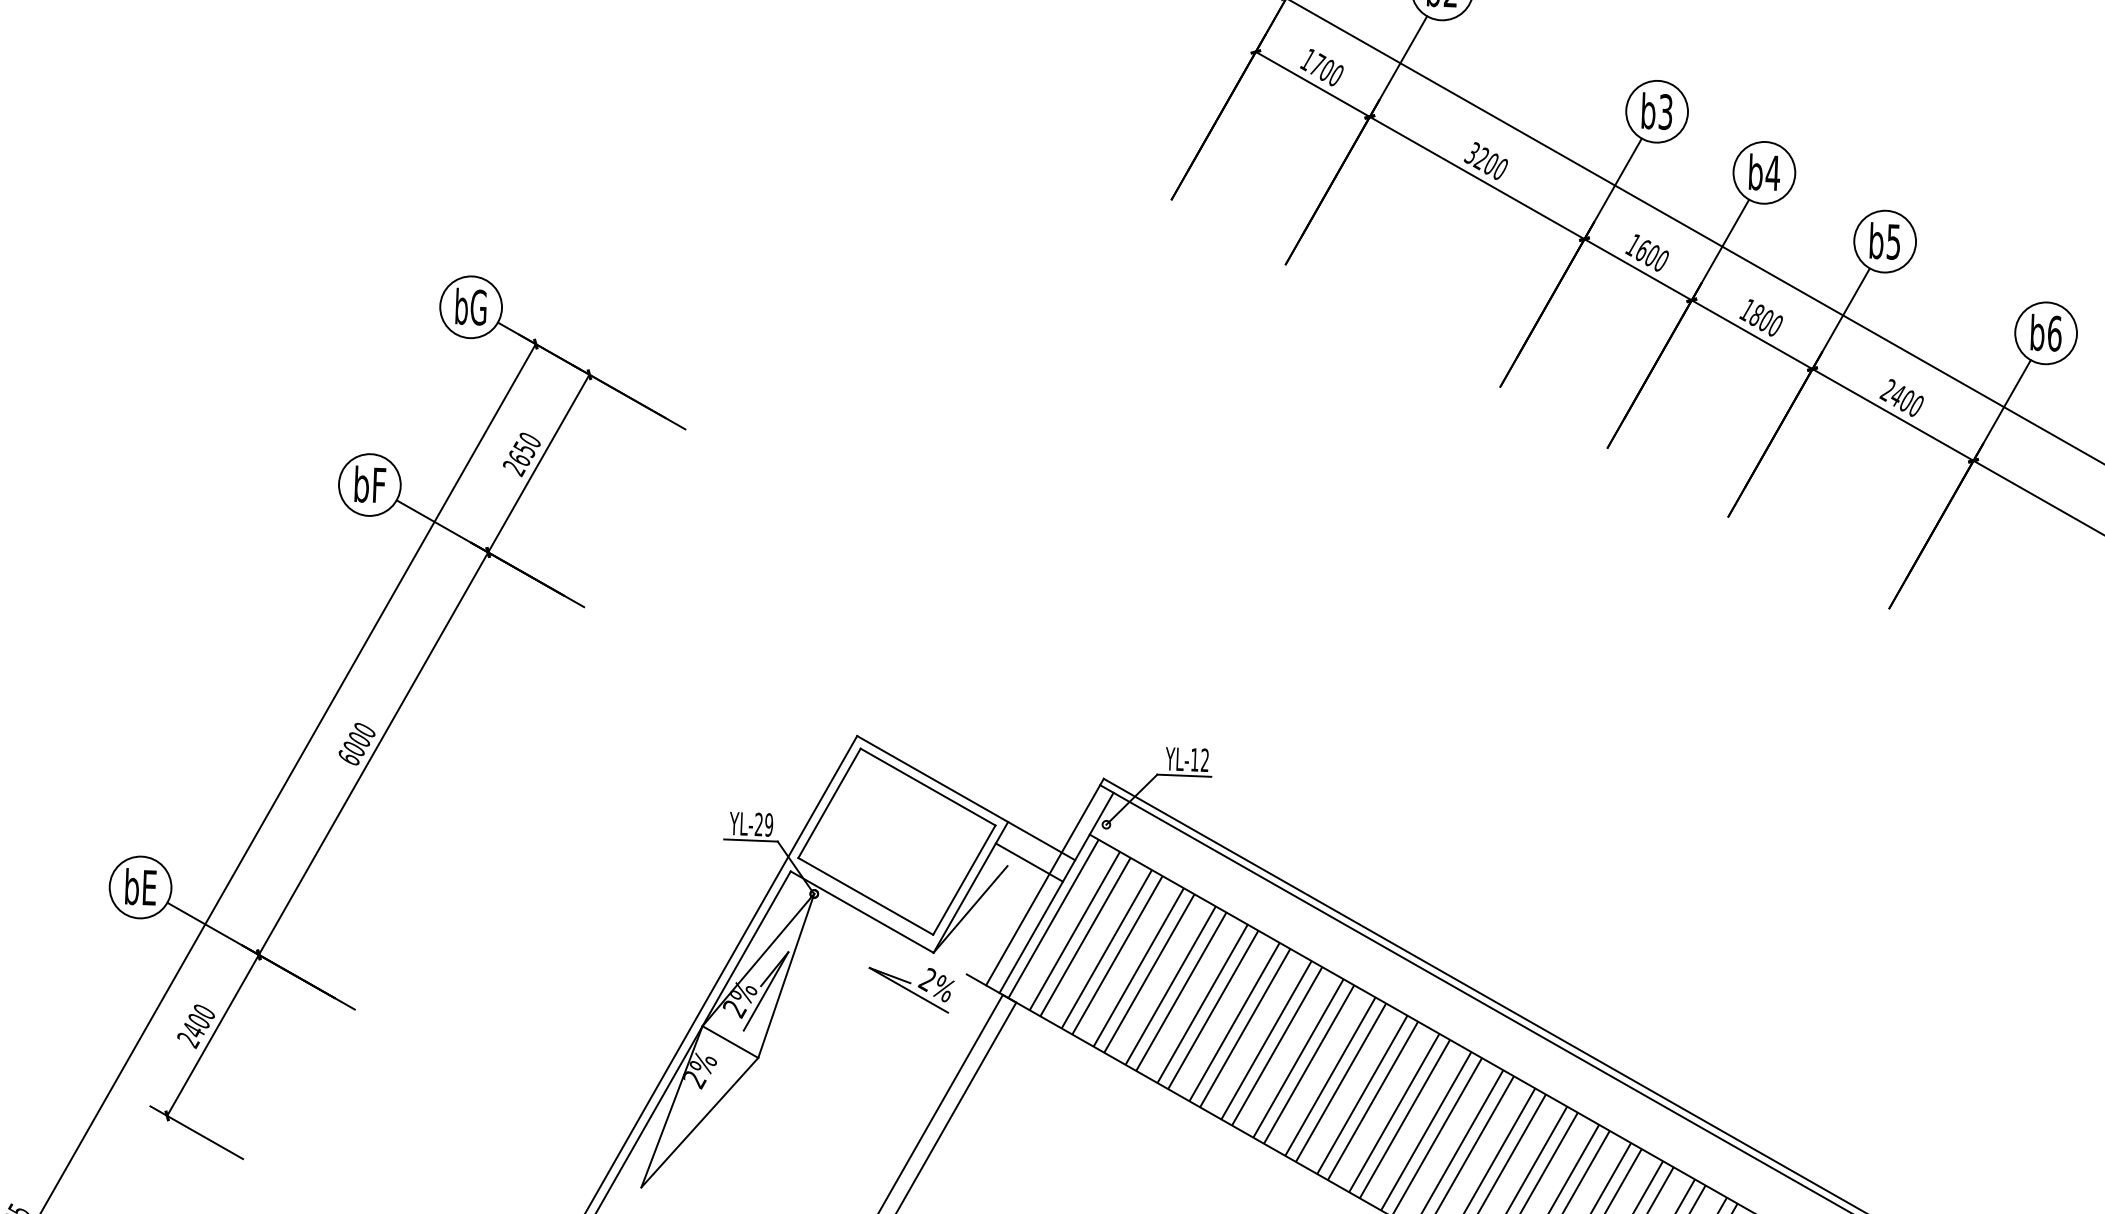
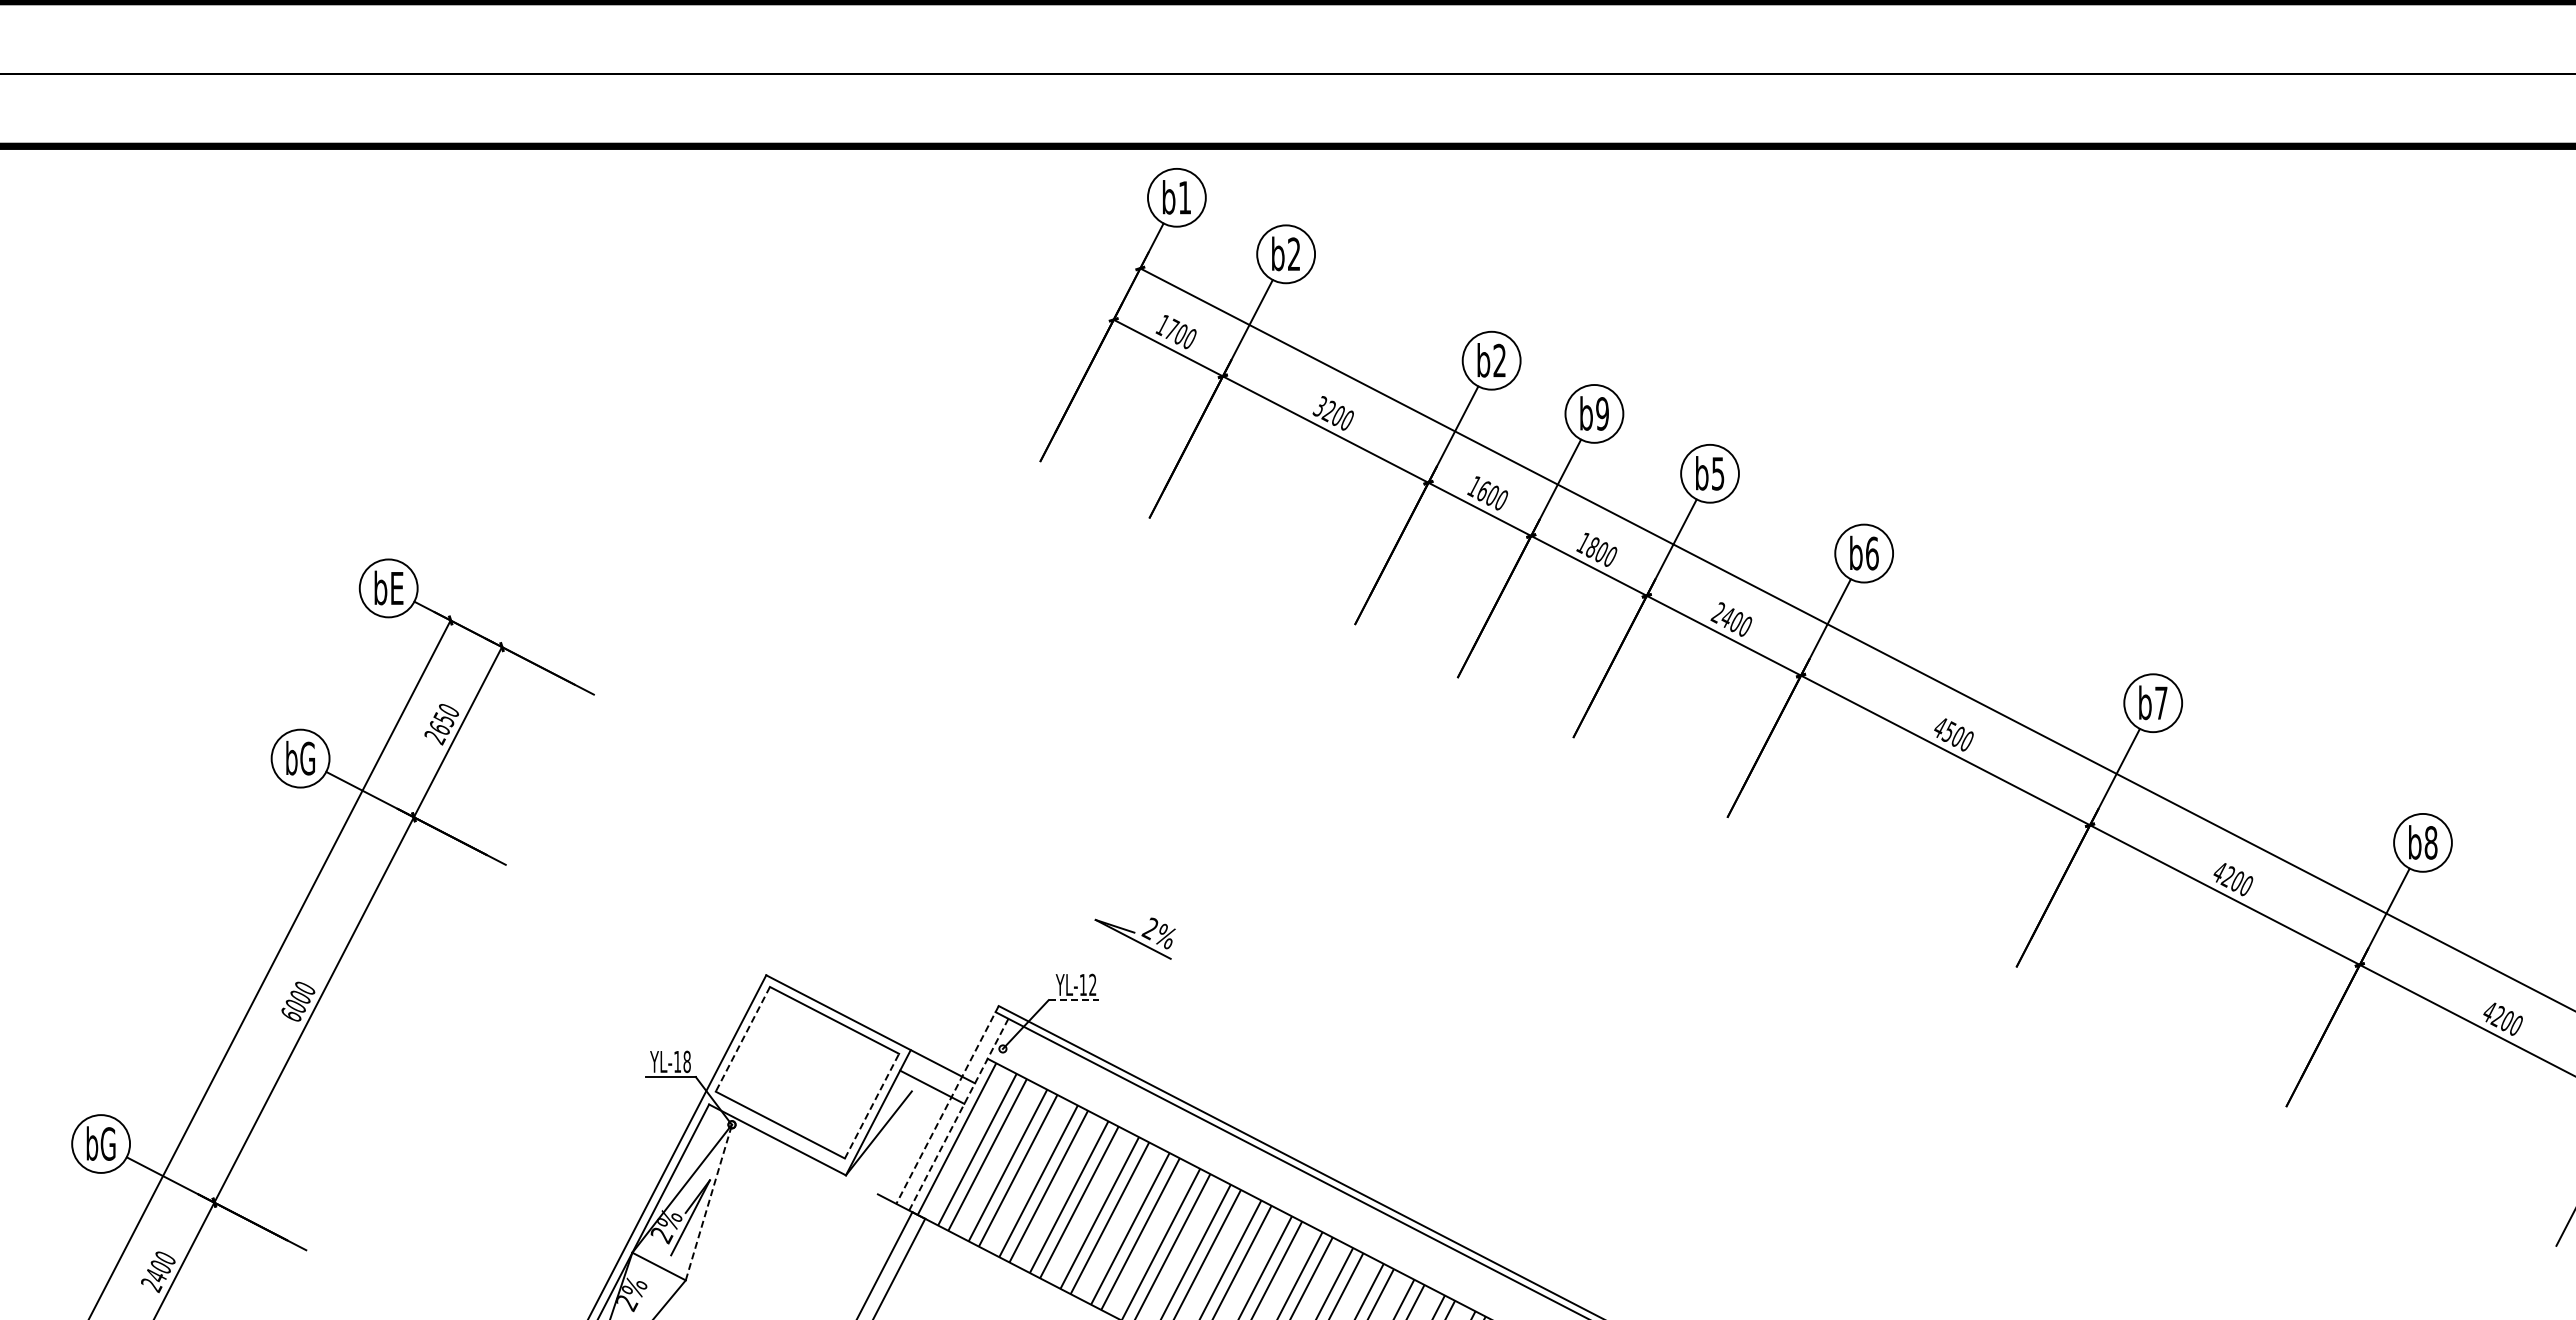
text: (1665, 111) -> (1499, 360), b3 -> b2
text: (1773, 172) -> (1602, 413), b4 -> b9
text: (470, 306) -> (388, 587), bG -> bE
text: (369, 484) -> (300, 758), bF -> bG
line: (1184, 776) -> (1074, 1000), solid -> dashed
line: (829, 803) -> (742, 1039), solid -> dashed
text: (764, 824) -> (682, 1061), YL-29 -> YL-18
line: (964, 880) -> (872, 1106), solid -> dashed
line: (1044, 882) -> (947, 1105), solid -> dashed
text: (139, 886) -> (100, 1143), bE -> bG
line: (1056, 892) -> (958, 1114), solid -> dashed
line: (786, 975) -> (709, 1202), solid -> dashed
part: (910, 989) -> (1134, 938), moved

